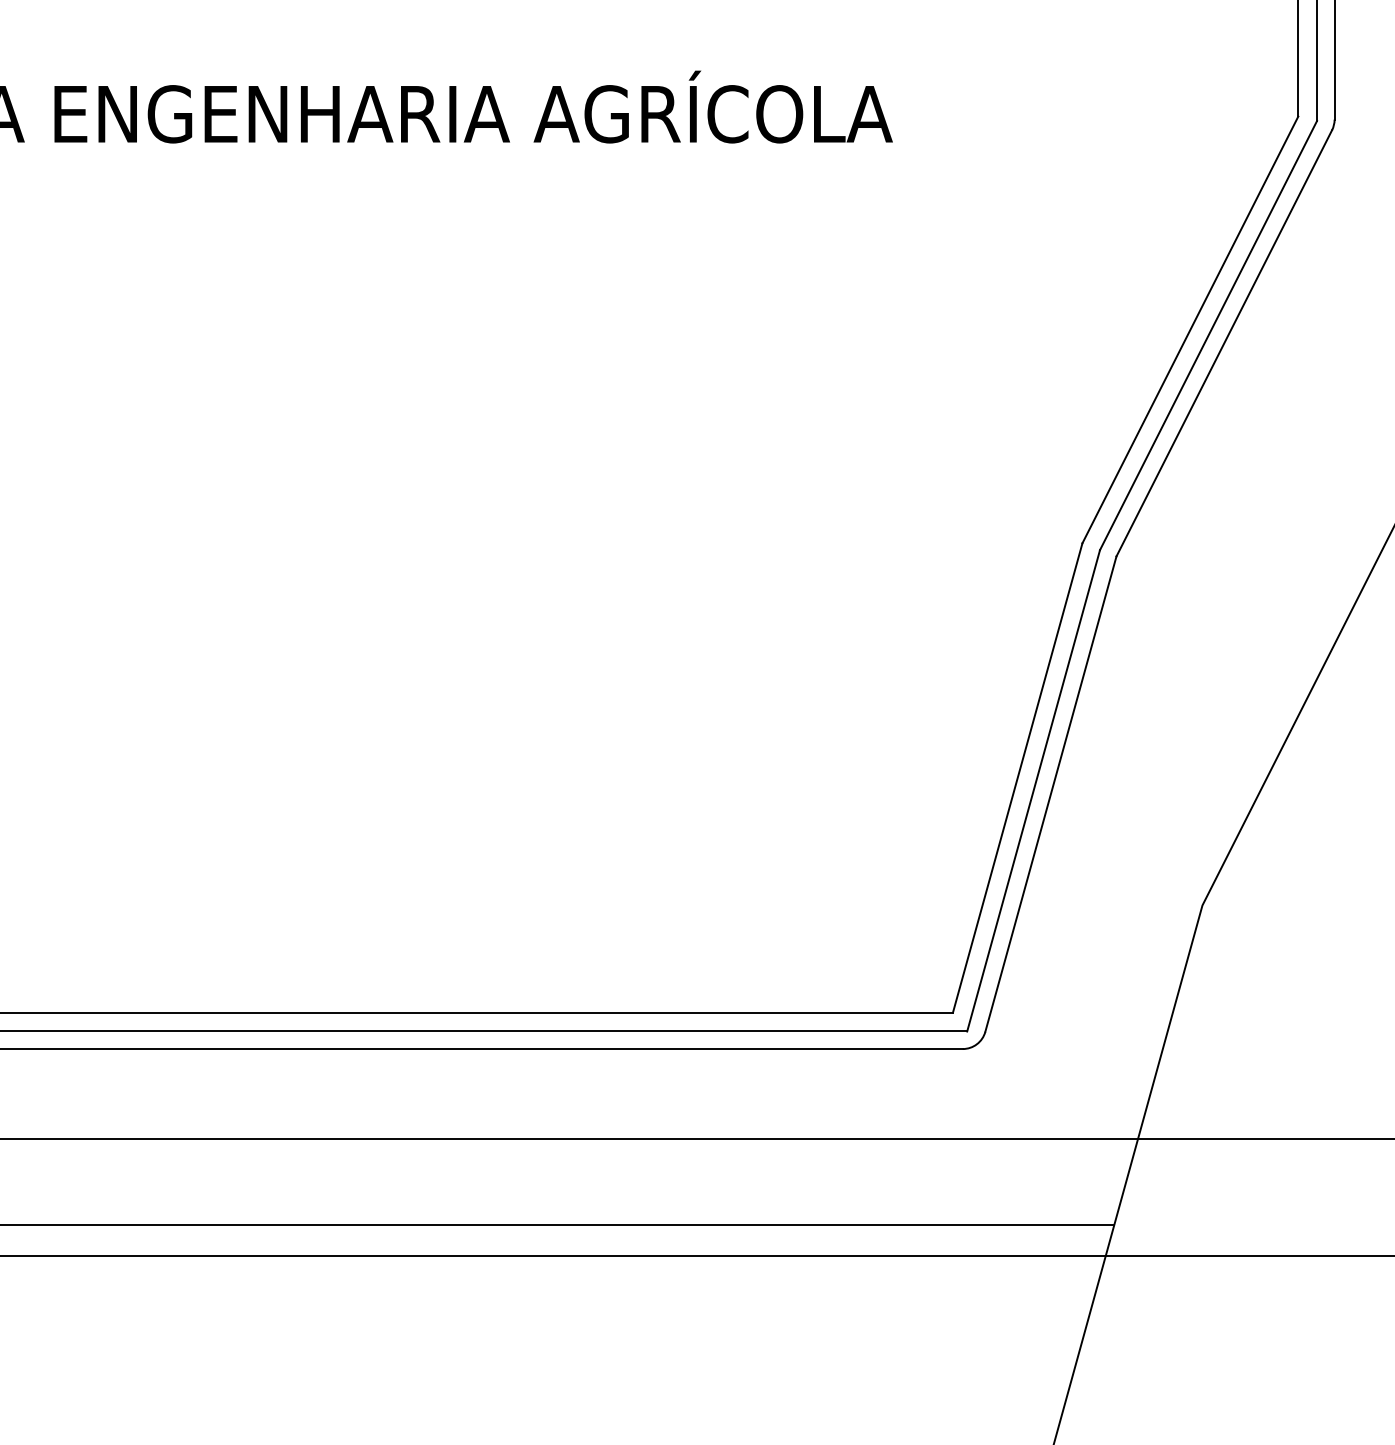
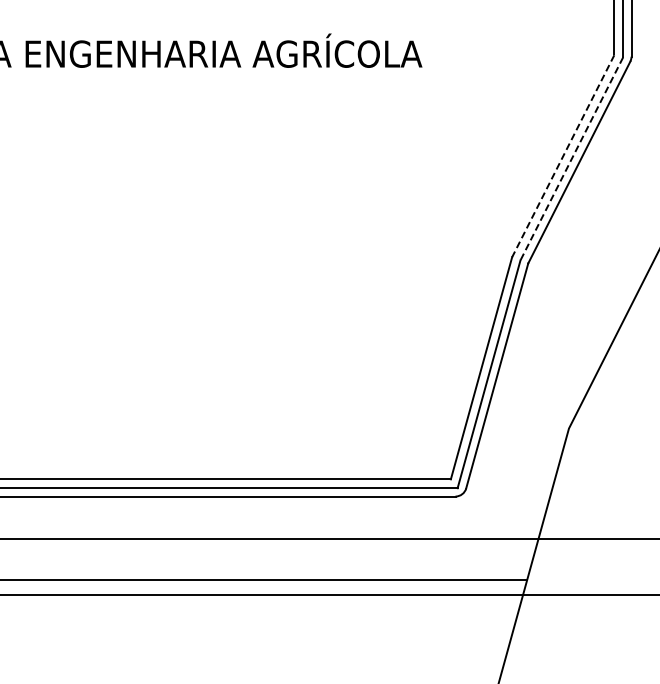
line: (1190, 330) -> (563, 156), solid -> dashed
line: (1207, 334) -> (571, 158), solid -> dashed

